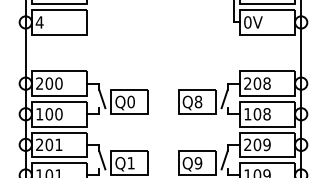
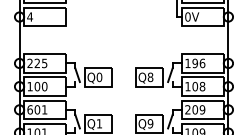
text: (53, 83) -> (40, 63), 200 -> 225
text: (257, 83) -> (195, 63), 208 -> 196
text: (38, 144) -> (29, 109), 201 -> 601

